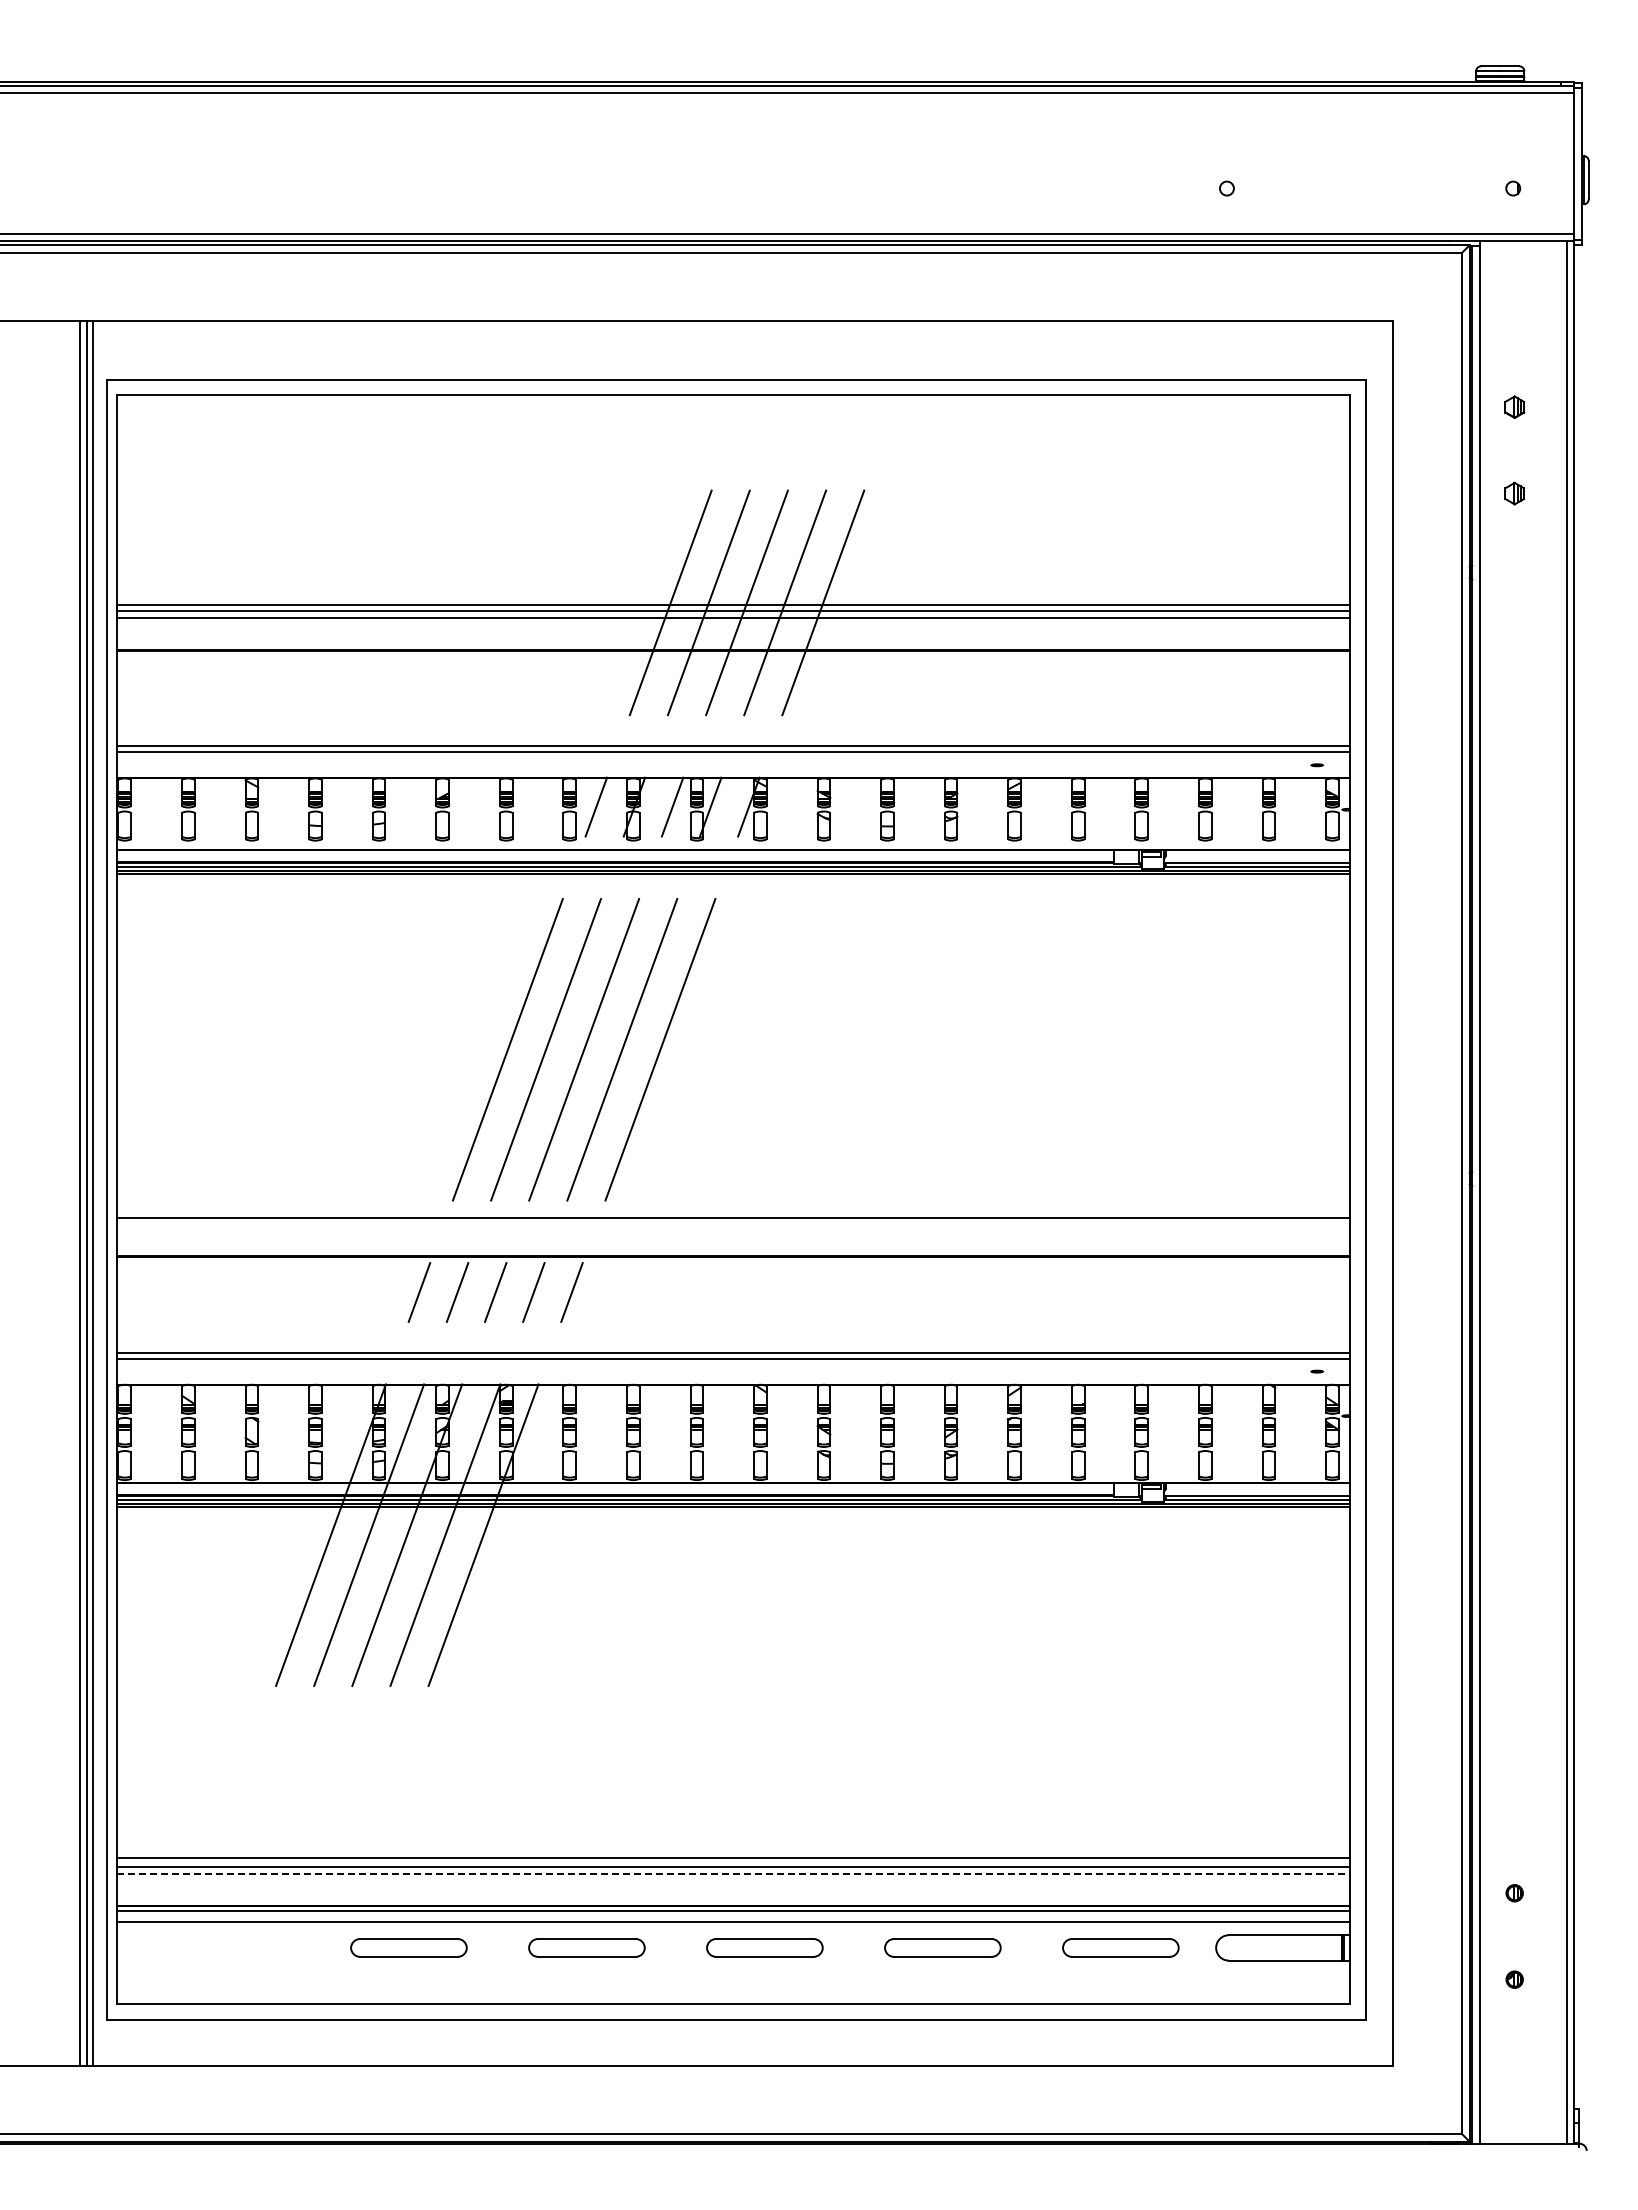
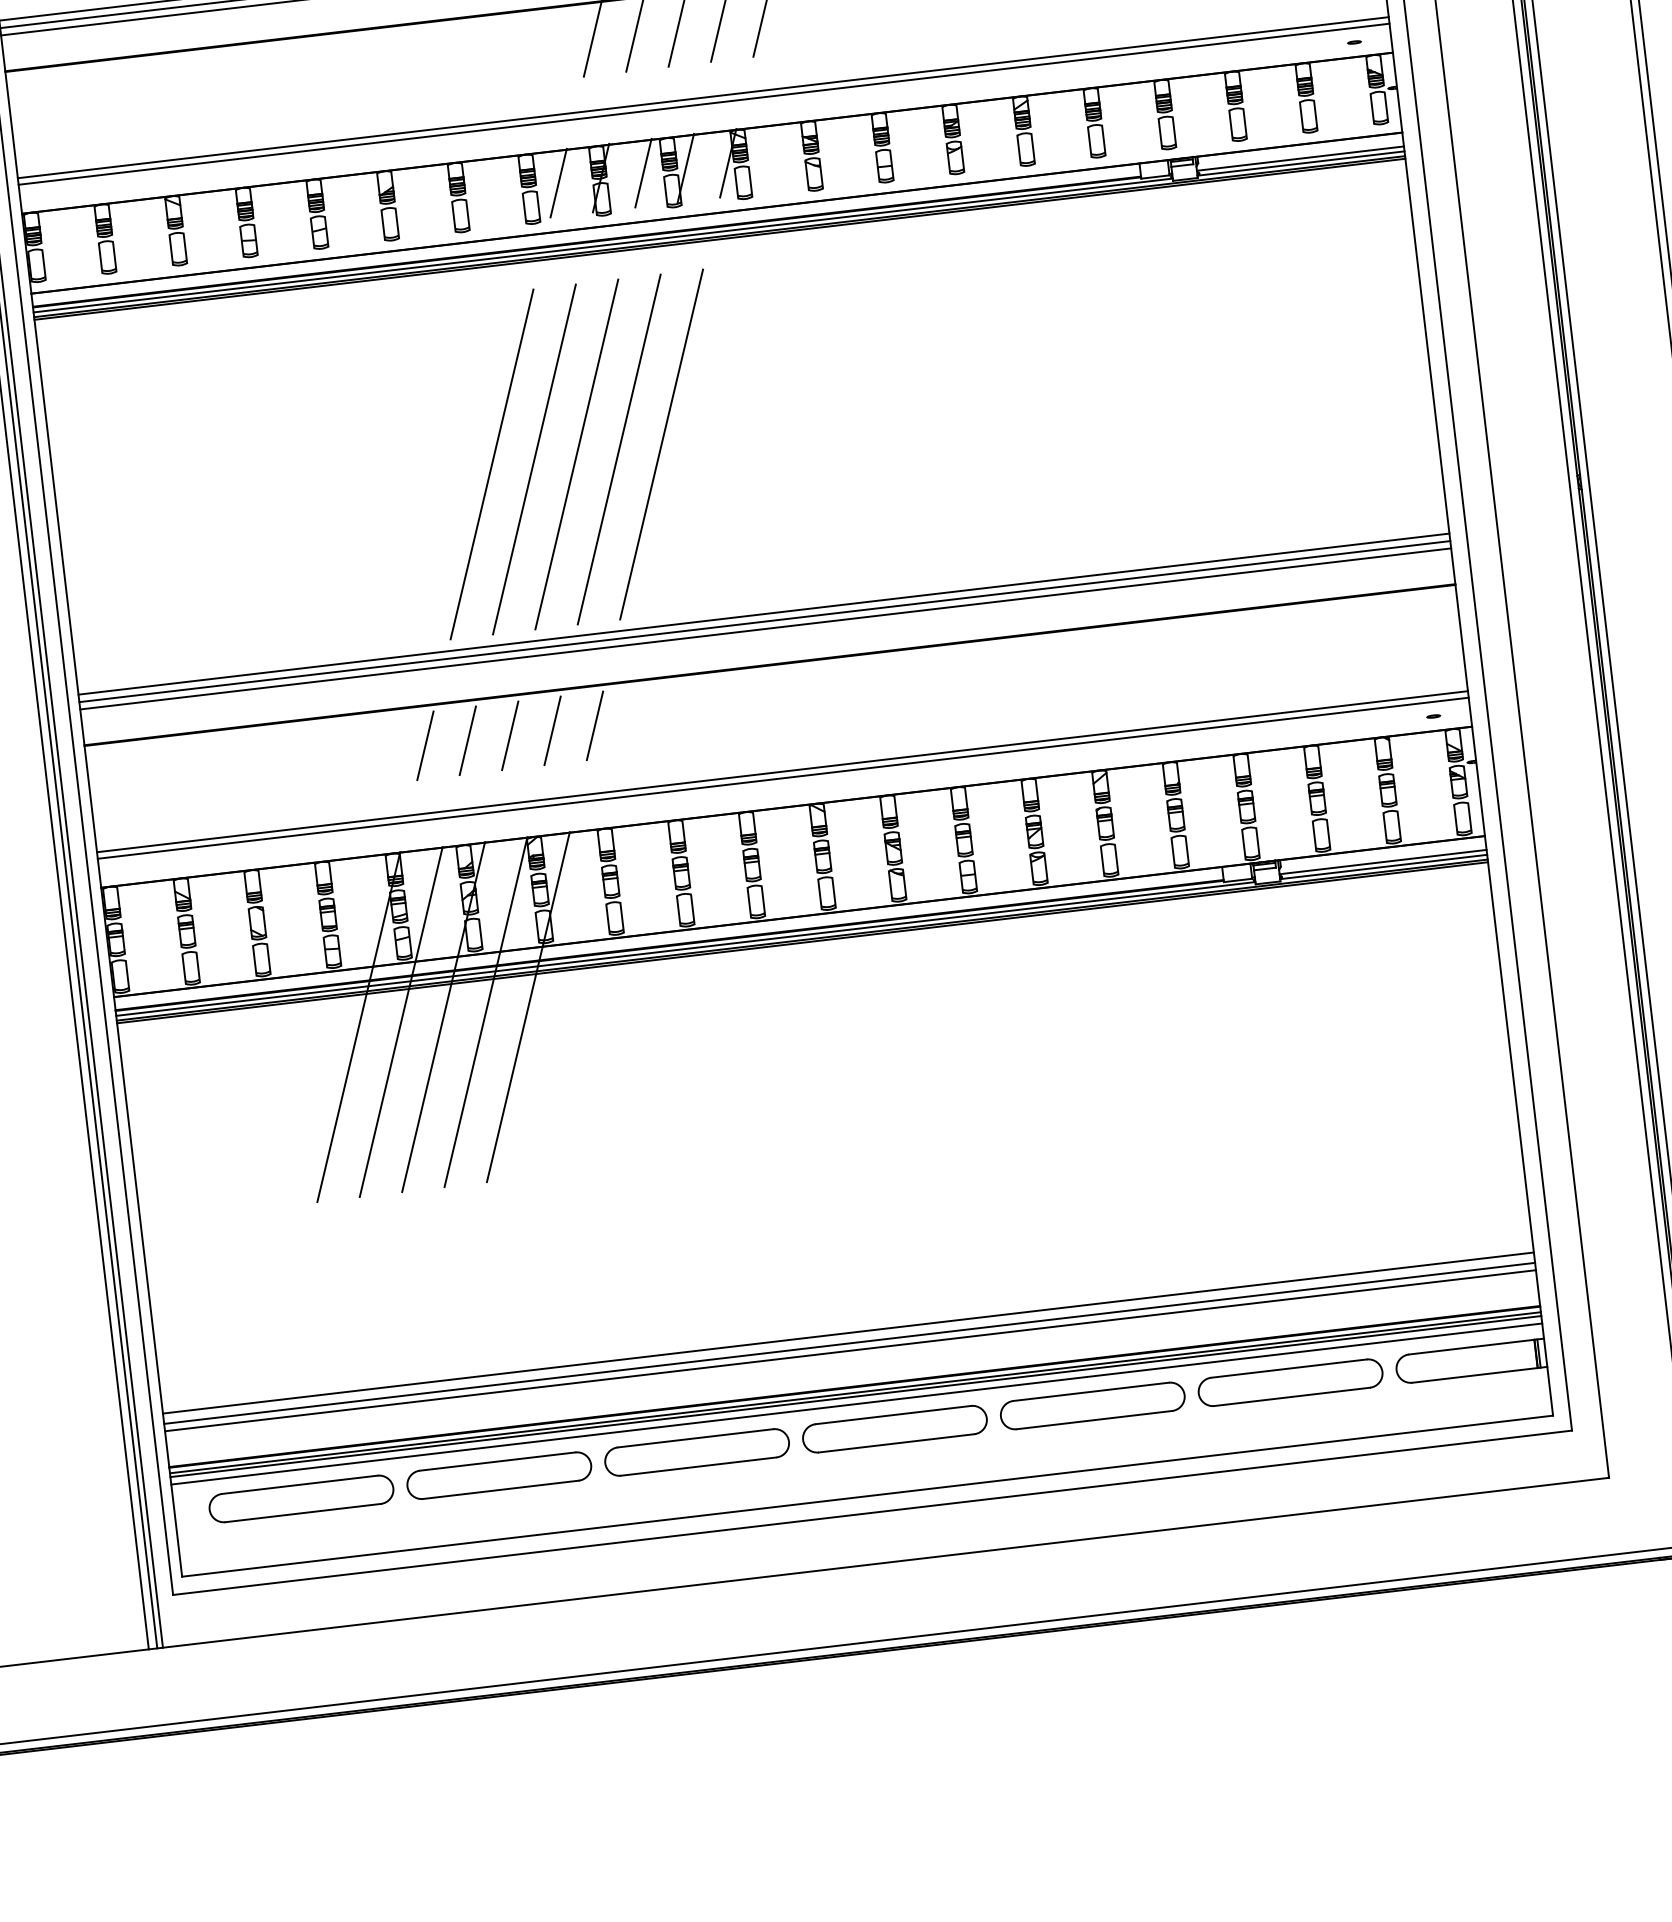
line: (733, 1210) -> (763, 613), added
line: (733, 1224) -> (765, 629), added
line: (733, 1873) -> (850, 1350), dashed -> solid
line: (733, 1914) -> (855, 1396), added
part: (230, 1947) -> (300, 1498), added
part: (408, 1947) -> (498, 1475), size x1.43
part: (586, 1947) -> (696, 1452), size x1.43
part: (764, 1947) -> (894, 1428), size x1.43
part: (942, 1947) -> (1092, 1405), size x1.43
part: (1120, 1947) -> (1290, 1382), size x1.43

